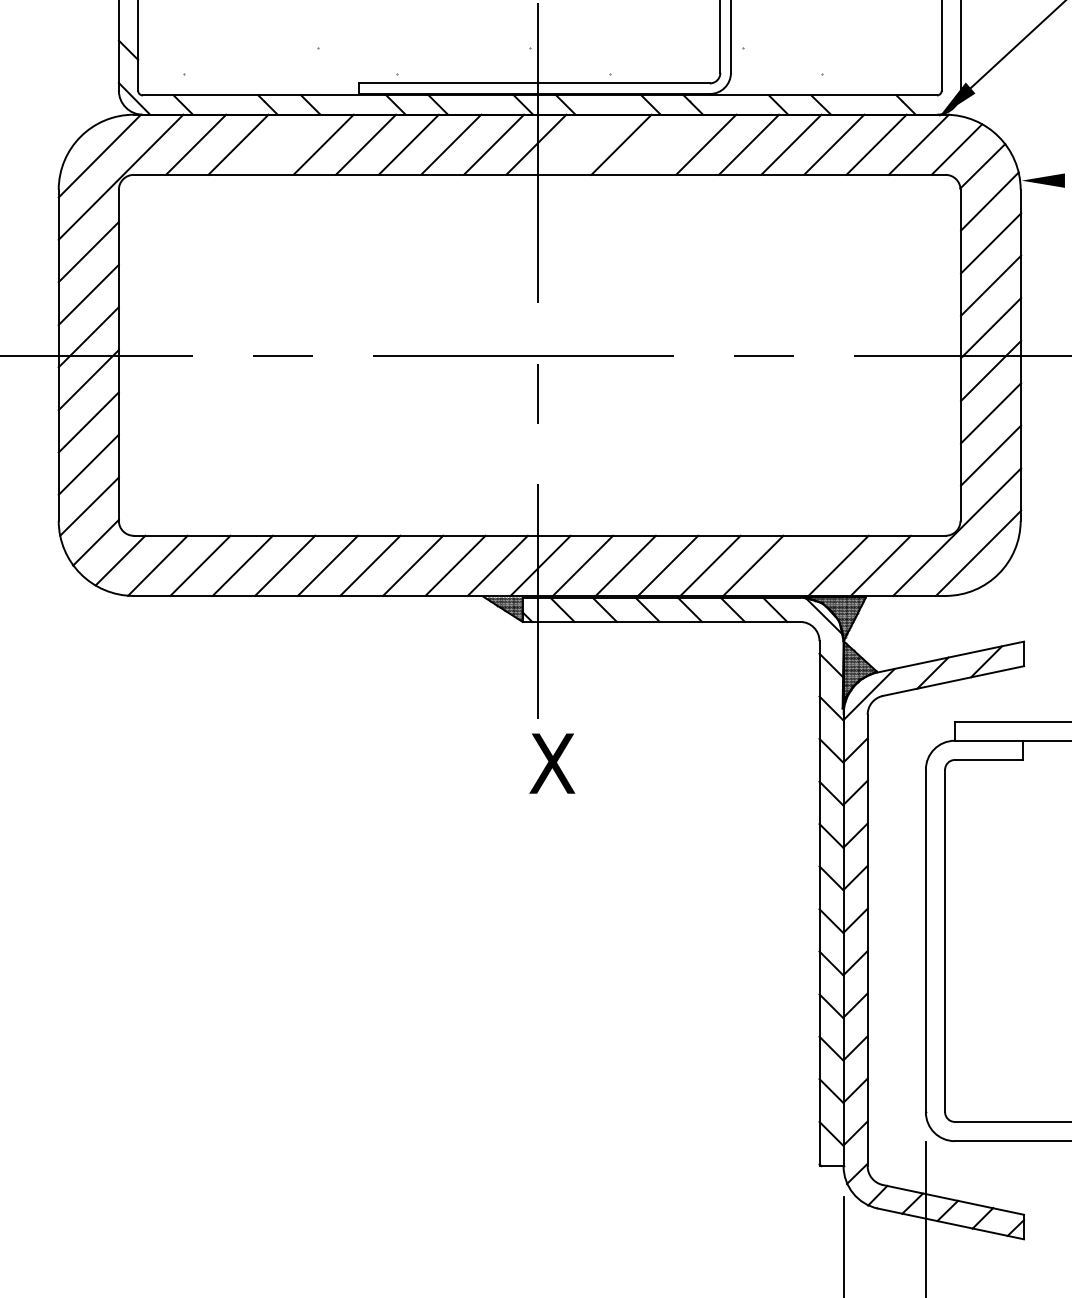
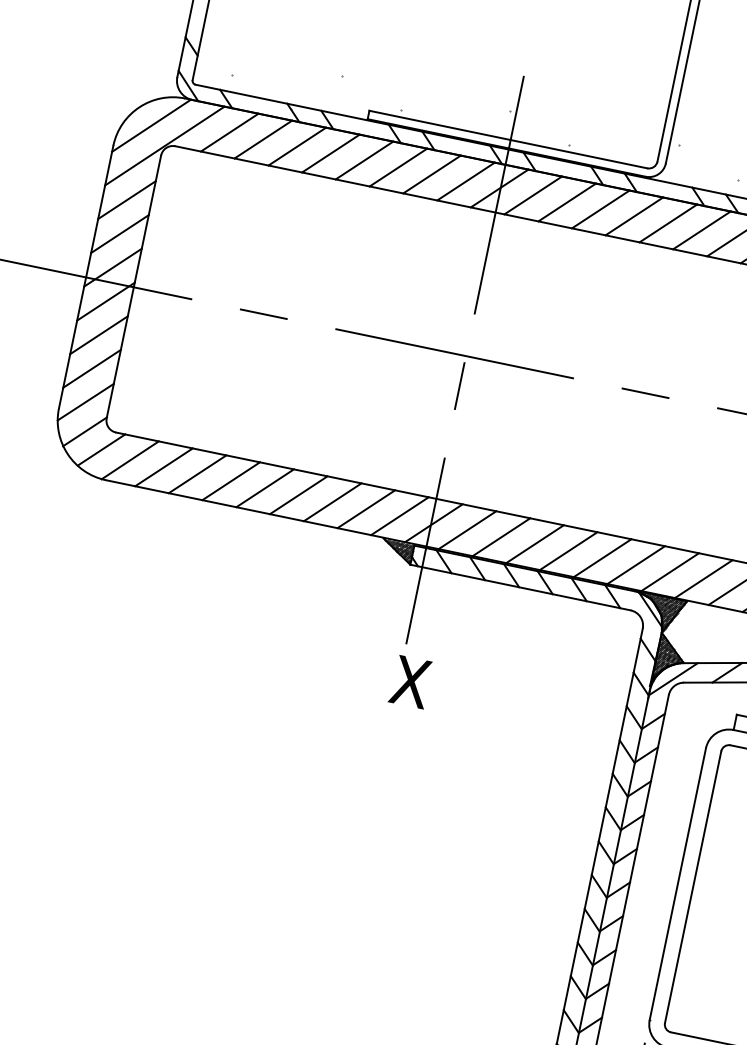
line: (281, 144) -> (297, 146), added
line: (578, 144) -> (533, 195), added
line: (663, 144) -> (600, 209), added
line: (795, 565) -> (636, 564), added

